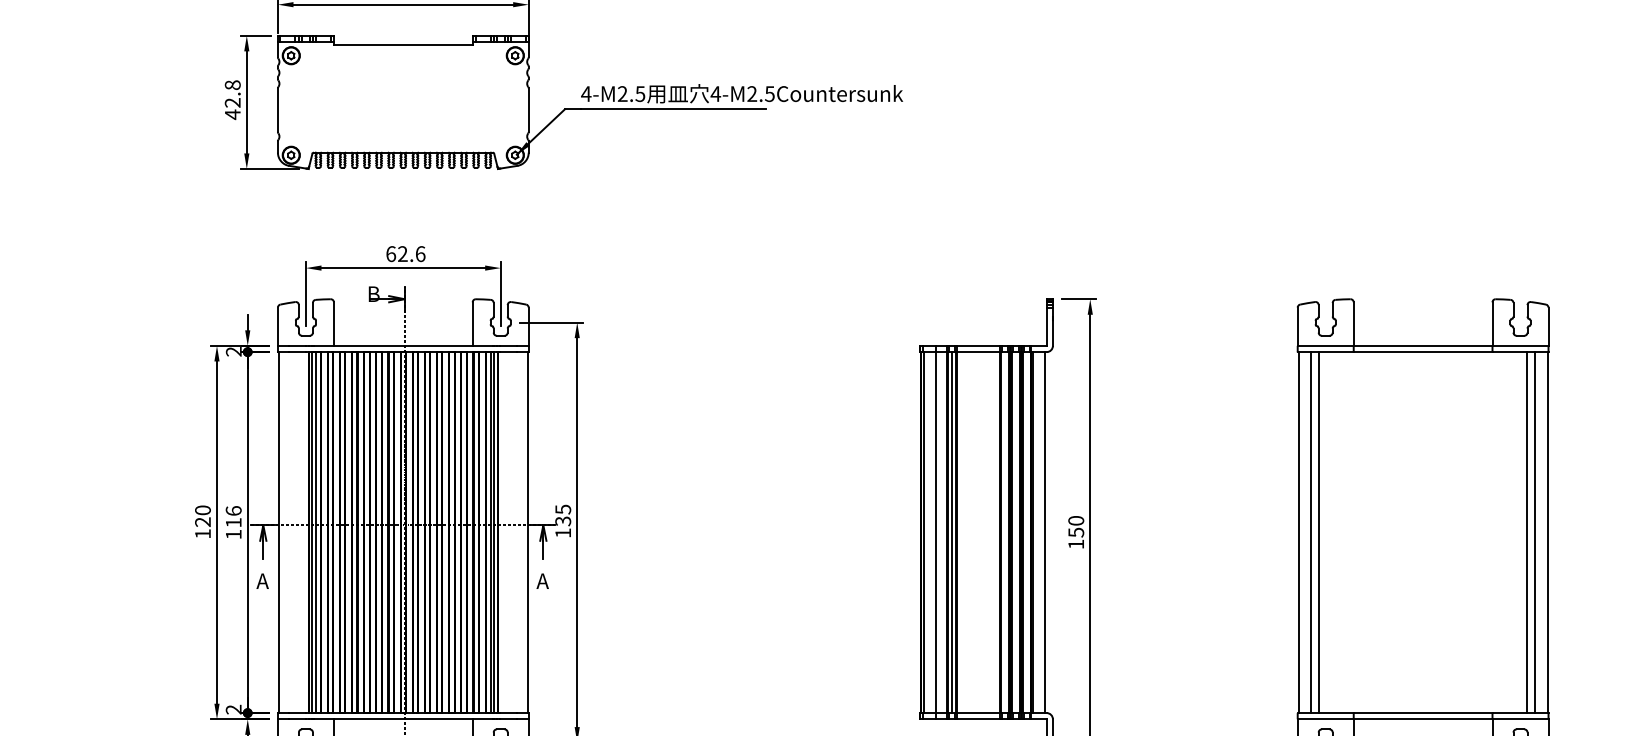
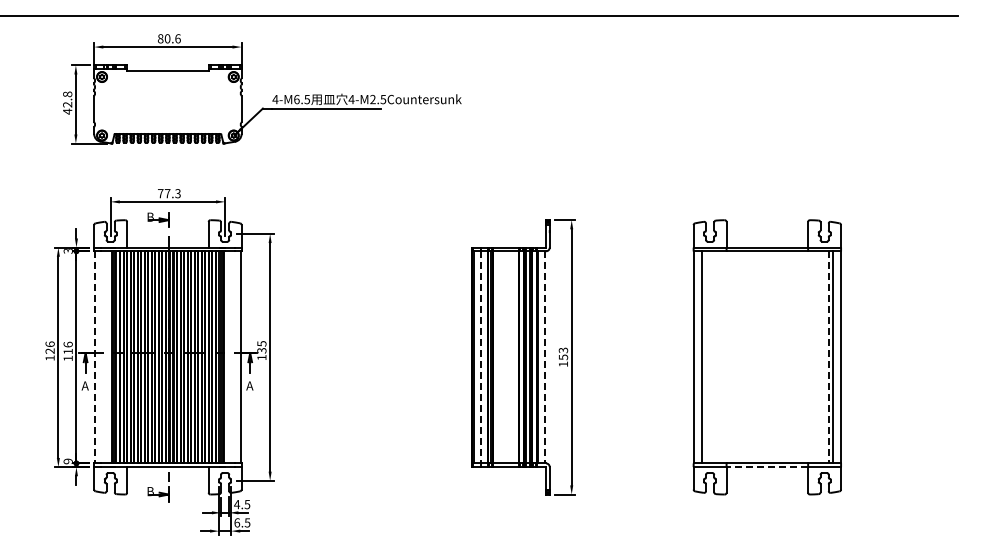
text: (622, 93) -> (296, 99), 4-M2.5 -> 4-M6.5
text: (406, 253) -> (169, 193), 62.6 -> 77.3
text: (234, 352) -> (68, 251), 2 -> 3
text: (201, 509) -> (49, 343), 120 -> 126
text: (1076, 520) -> (563, 350), 150 -> 153
line: (278, 532) -> (94, 357), solid -> dashed
line: (936, 532) -> (481, 357), solid -> dashed
line: (1045, 532) -> (545, 357), solid -> dashed
line: (1319, 532) -> (706, 357), removed
line: (1527, 532) -> (828, 357), solid -> dashed
text: (234, 709) -> (68, 461), 2 -> 9
line: (1423, 719) -> (767, 467), solid -> dashed

